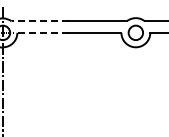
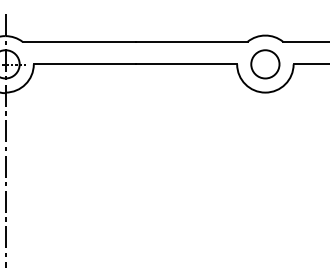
line: (40, 21) -> (79, 42), dashed -> solid
line: (42, 32) -> (82, 63), dashed -> solid

